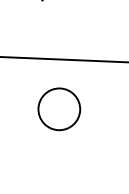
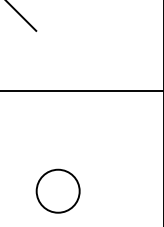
circle: (58, 108) -> (57, 190), moved

